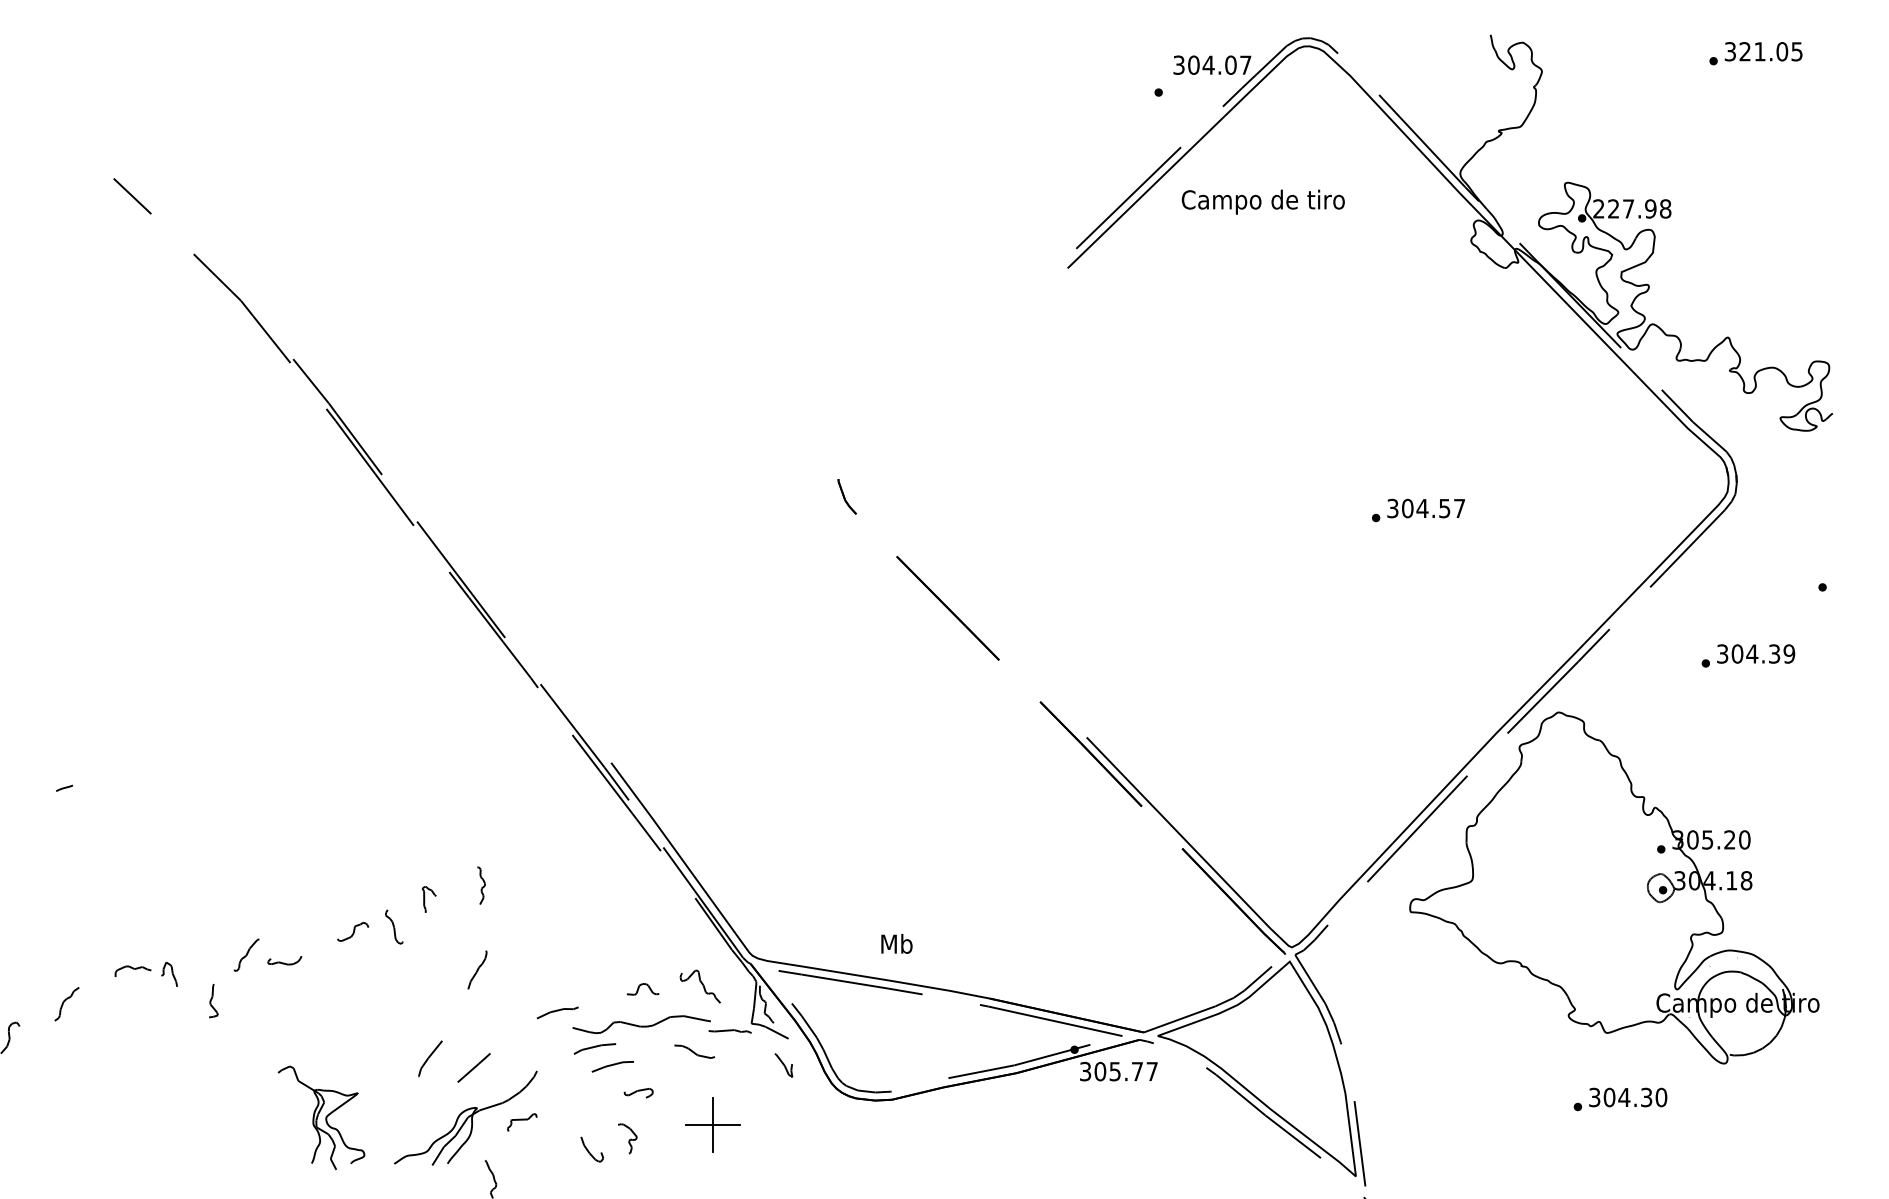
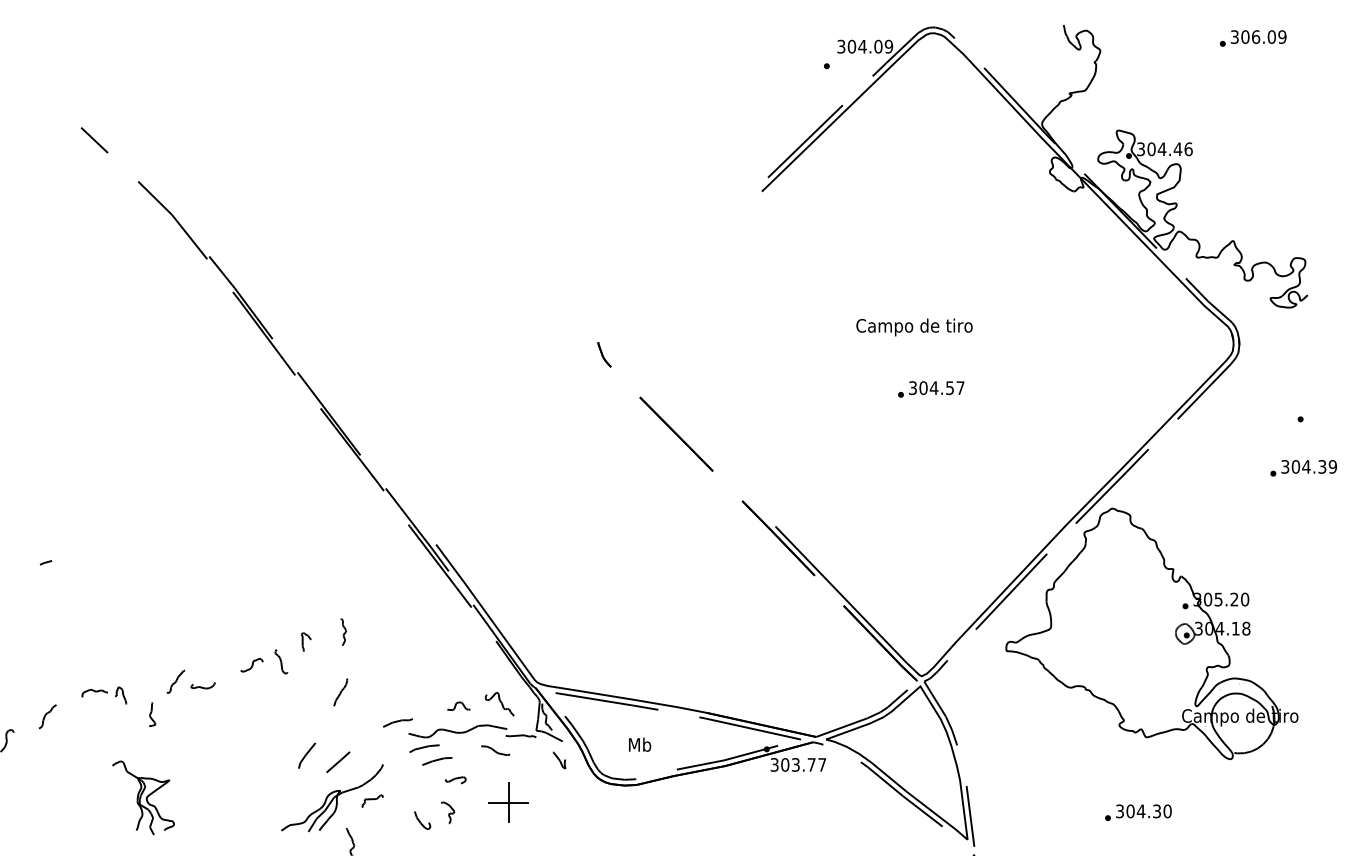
text: (1770, 50) -> (1263, 36), 321.05 -> 306.09
text: (1245, 64) -> (888, 46), 304.07 -> 304.09
text: (1263, 202) -> (914, 327), moved
text: (1631, 209) -> (1164, 149), 227.98 -> 304.46
text: (1418, 510) -> (931, 389), moved
text: (1748, 656) -> (1303, 468), moved
text: (897, 943) -> (640, 744), moved
text: (1114, 1071) -> (795, 764), 305.77 -> 303.77
text: (1620, 1099) -> (1138, 812), moved
part: (321, 1117) -> (143, 797), moved

